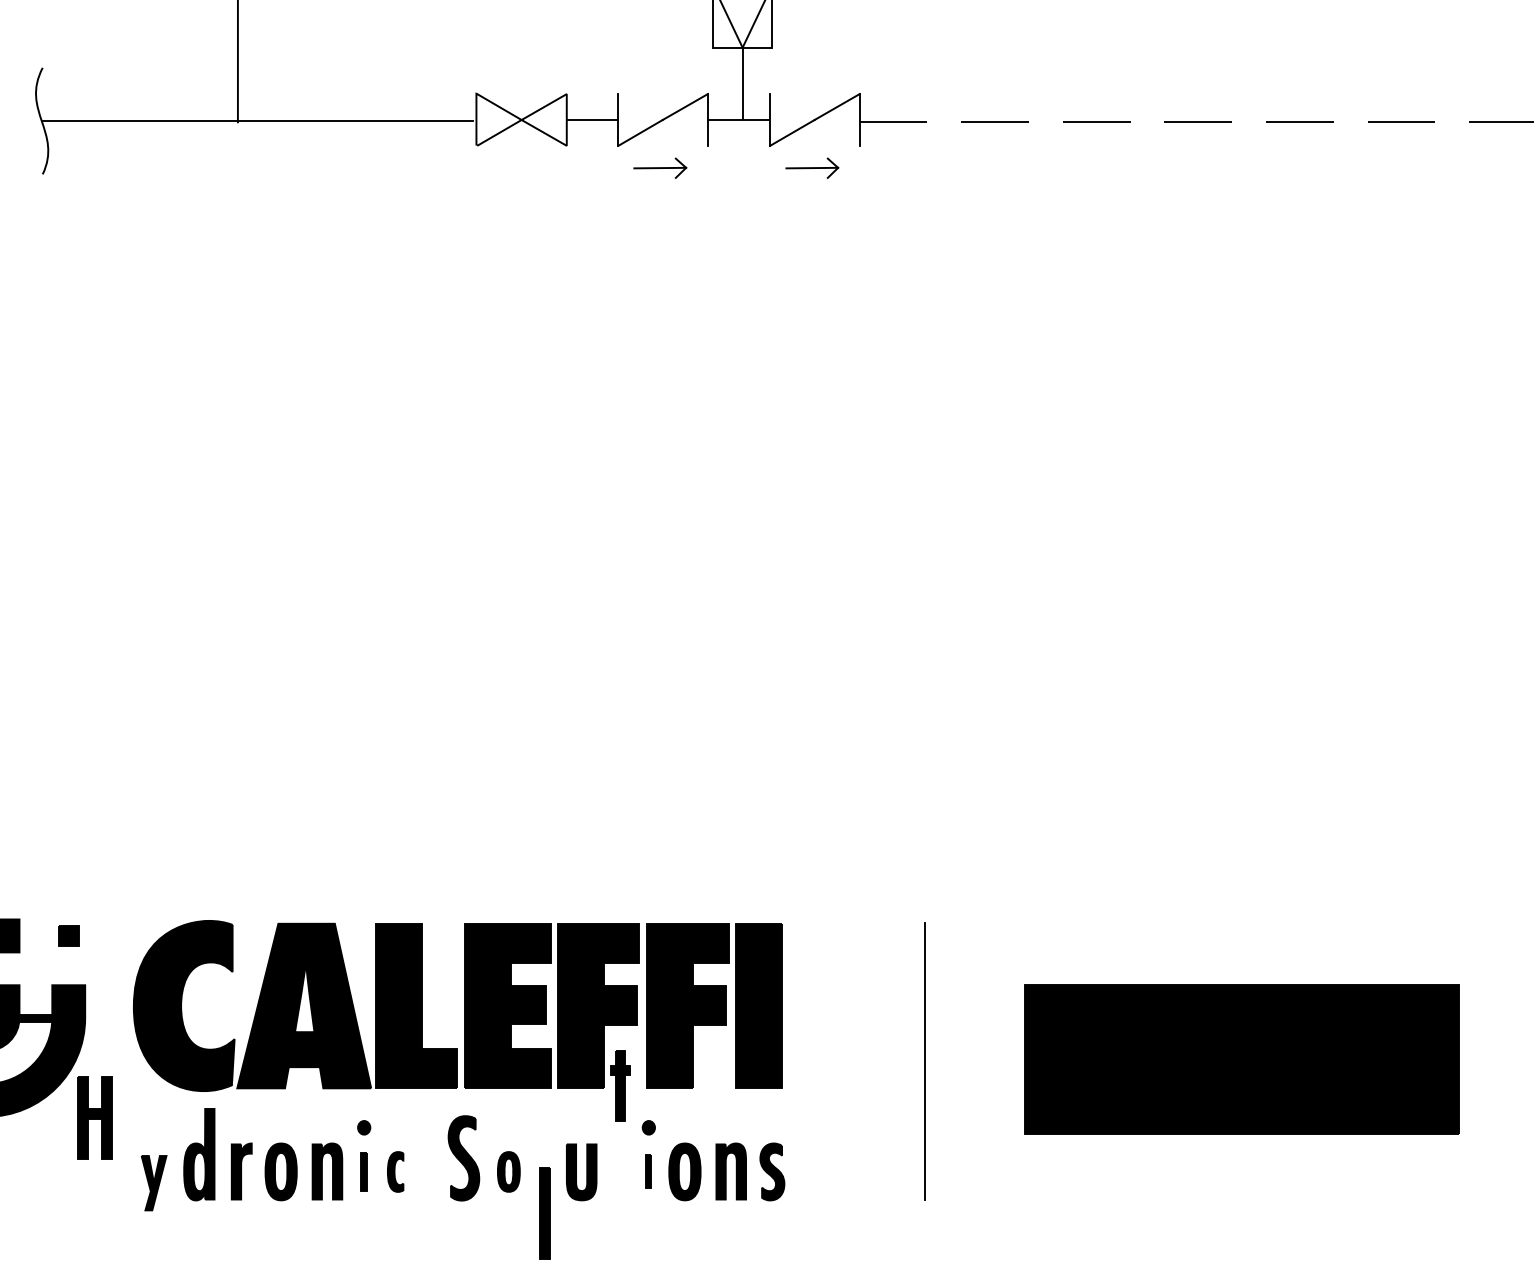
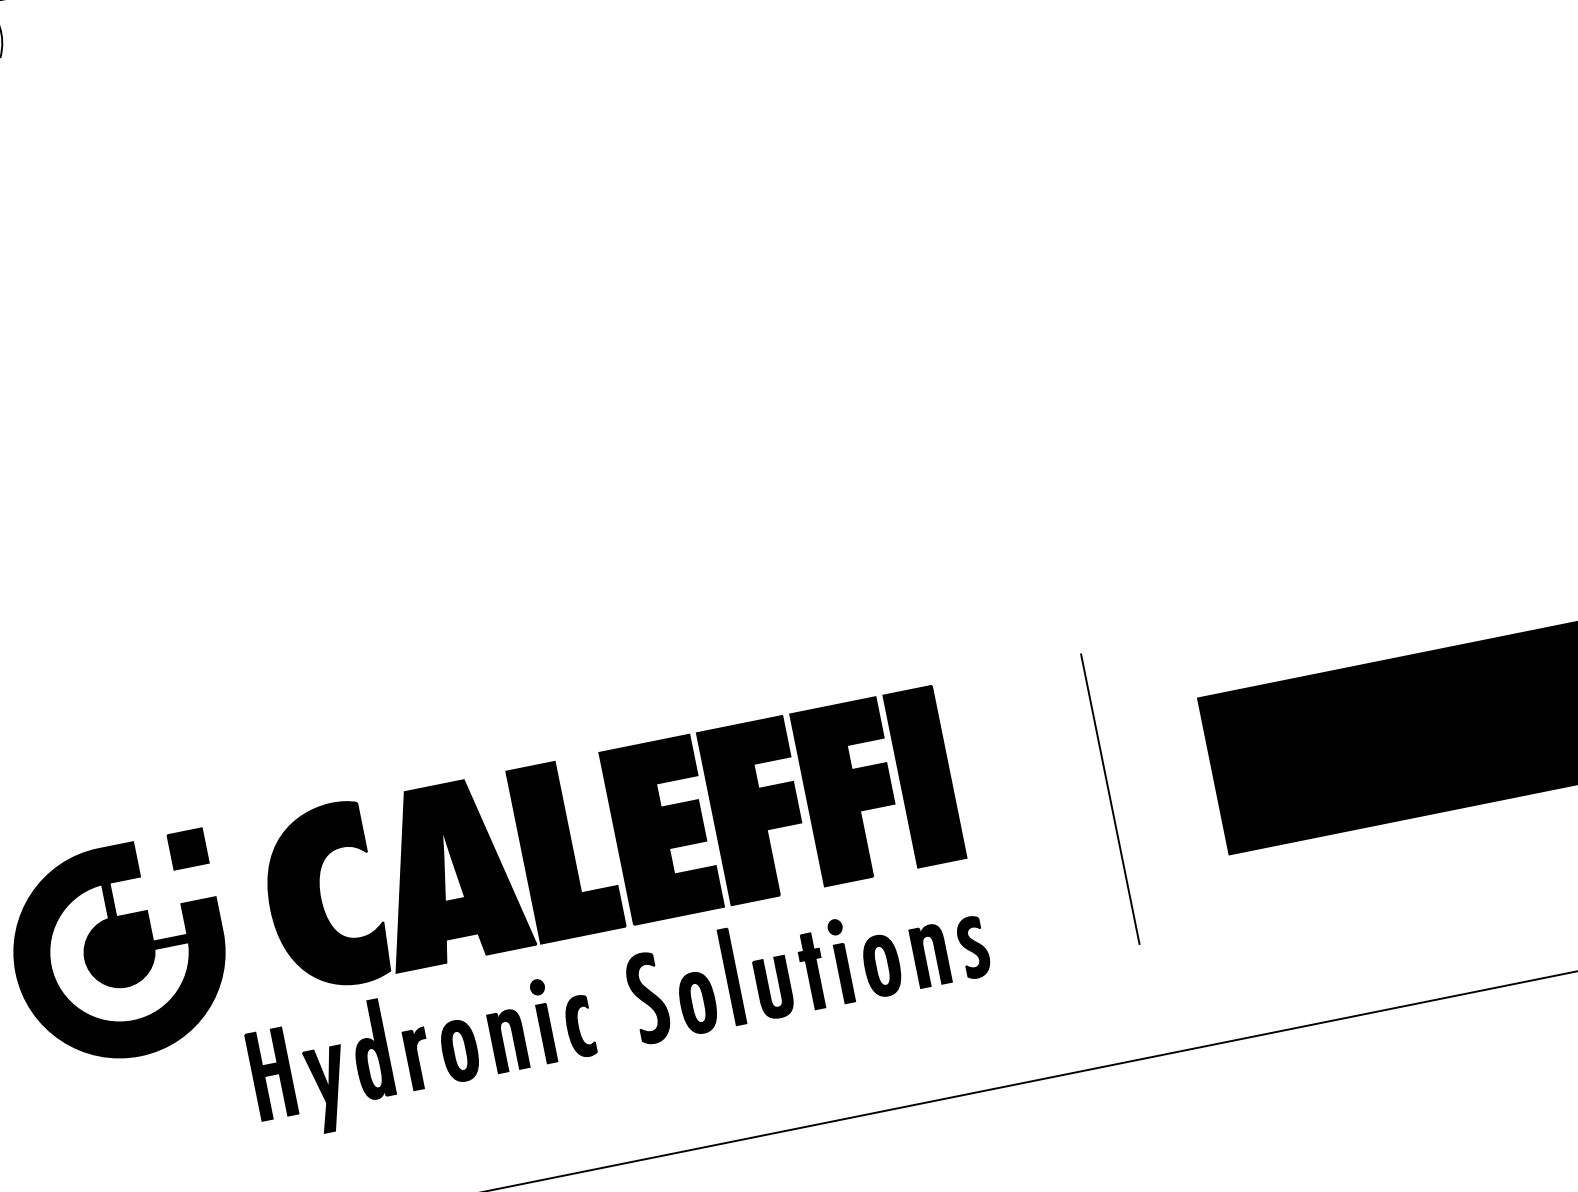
part: (68, 935) -> (187, 848), size x1.67
part: (620, 1086) -> (813, 971), moved
part: (94, 1118) -> (271, 1074), moved
part: (364, 1171) -> (547, 1032), size x1.43
part: (395, 1171) -> (579, 1026), size x1.43
part: (508, 1171) -> (697, 1002), size x1.43
part: (648, 1171) -> (843, 973), size x1.67
part: (153, 1182) -> (328, 1088), size x1.43
part: (544, 1213) -> (731, 977), moved

